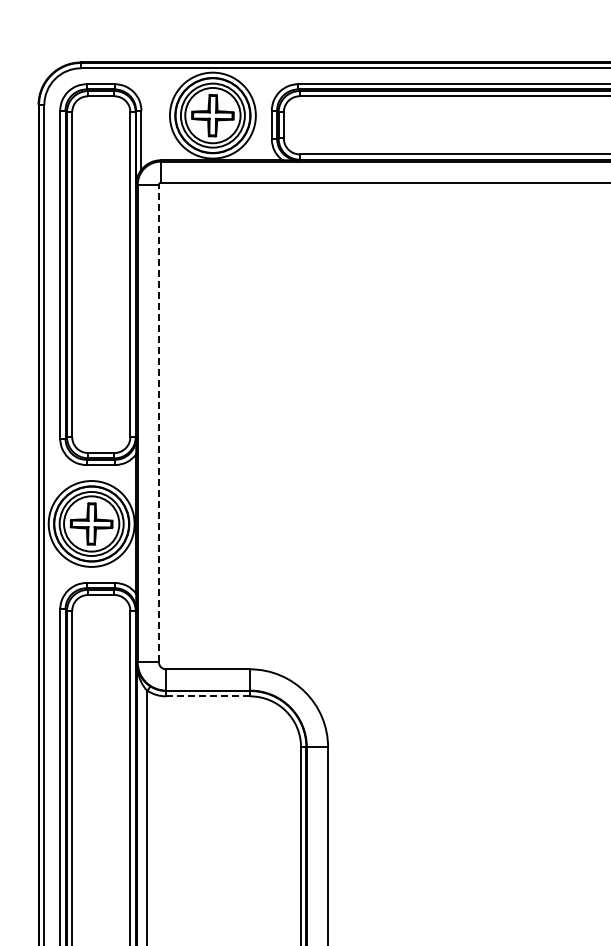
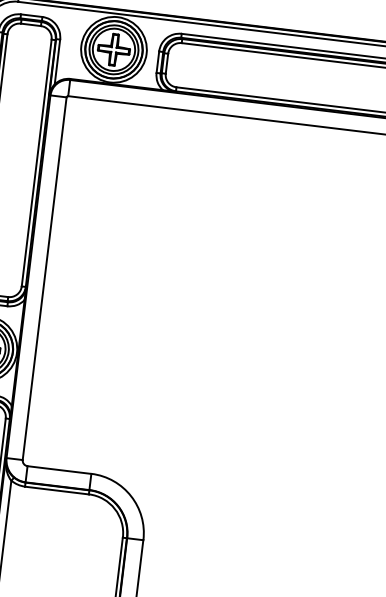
line: (158, 423) -> (44, 278), dashed -> solid
line: (208, 696) -> (57, 490), dashed -> solid

